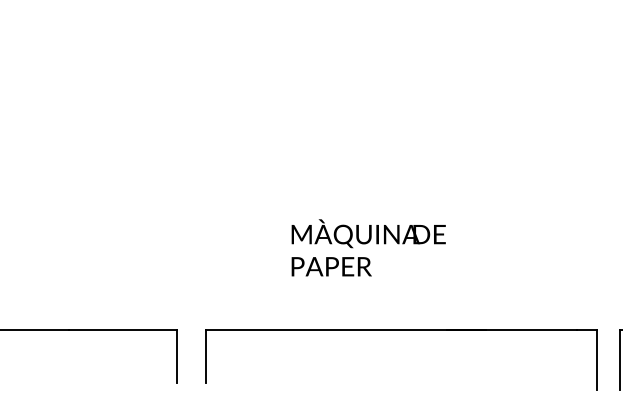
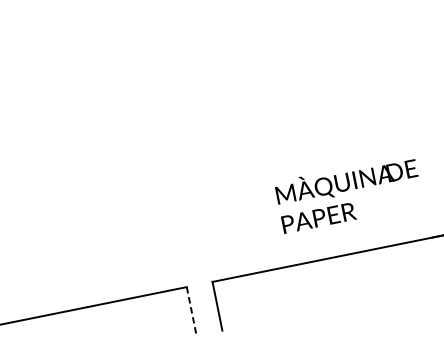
text: (368, 247) -> (348, 193), moved
line: (177, 356) -> (191, 311), solid -> dashed

